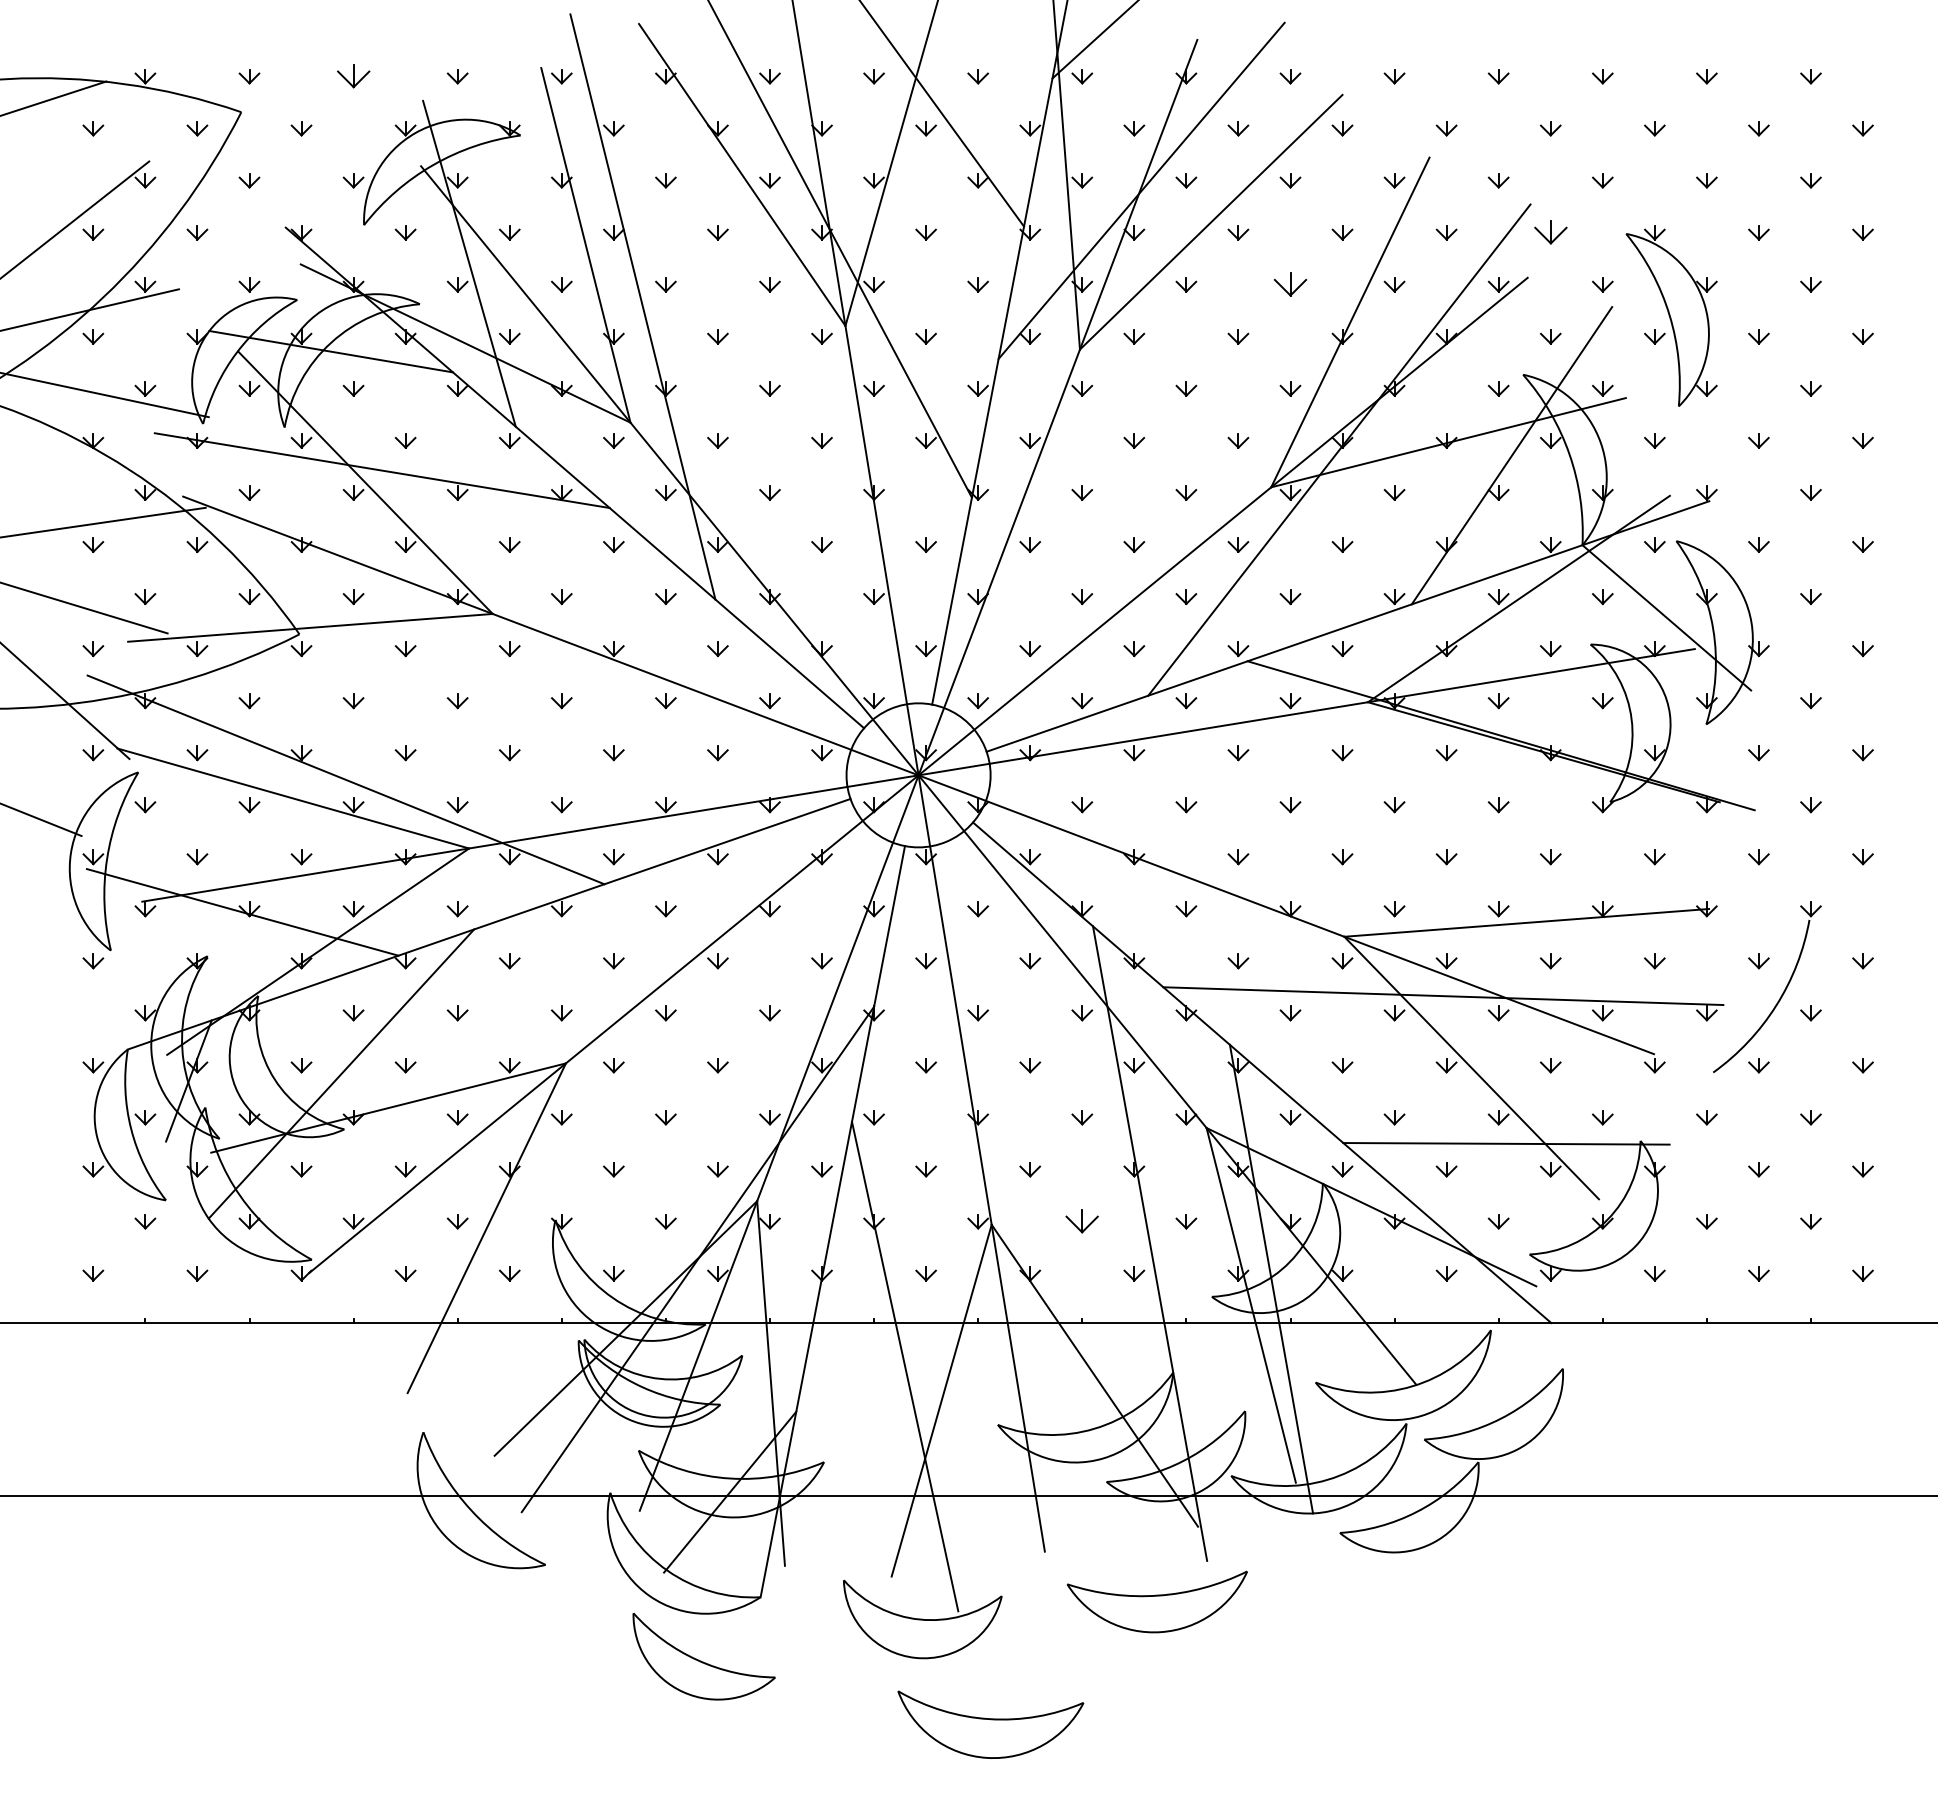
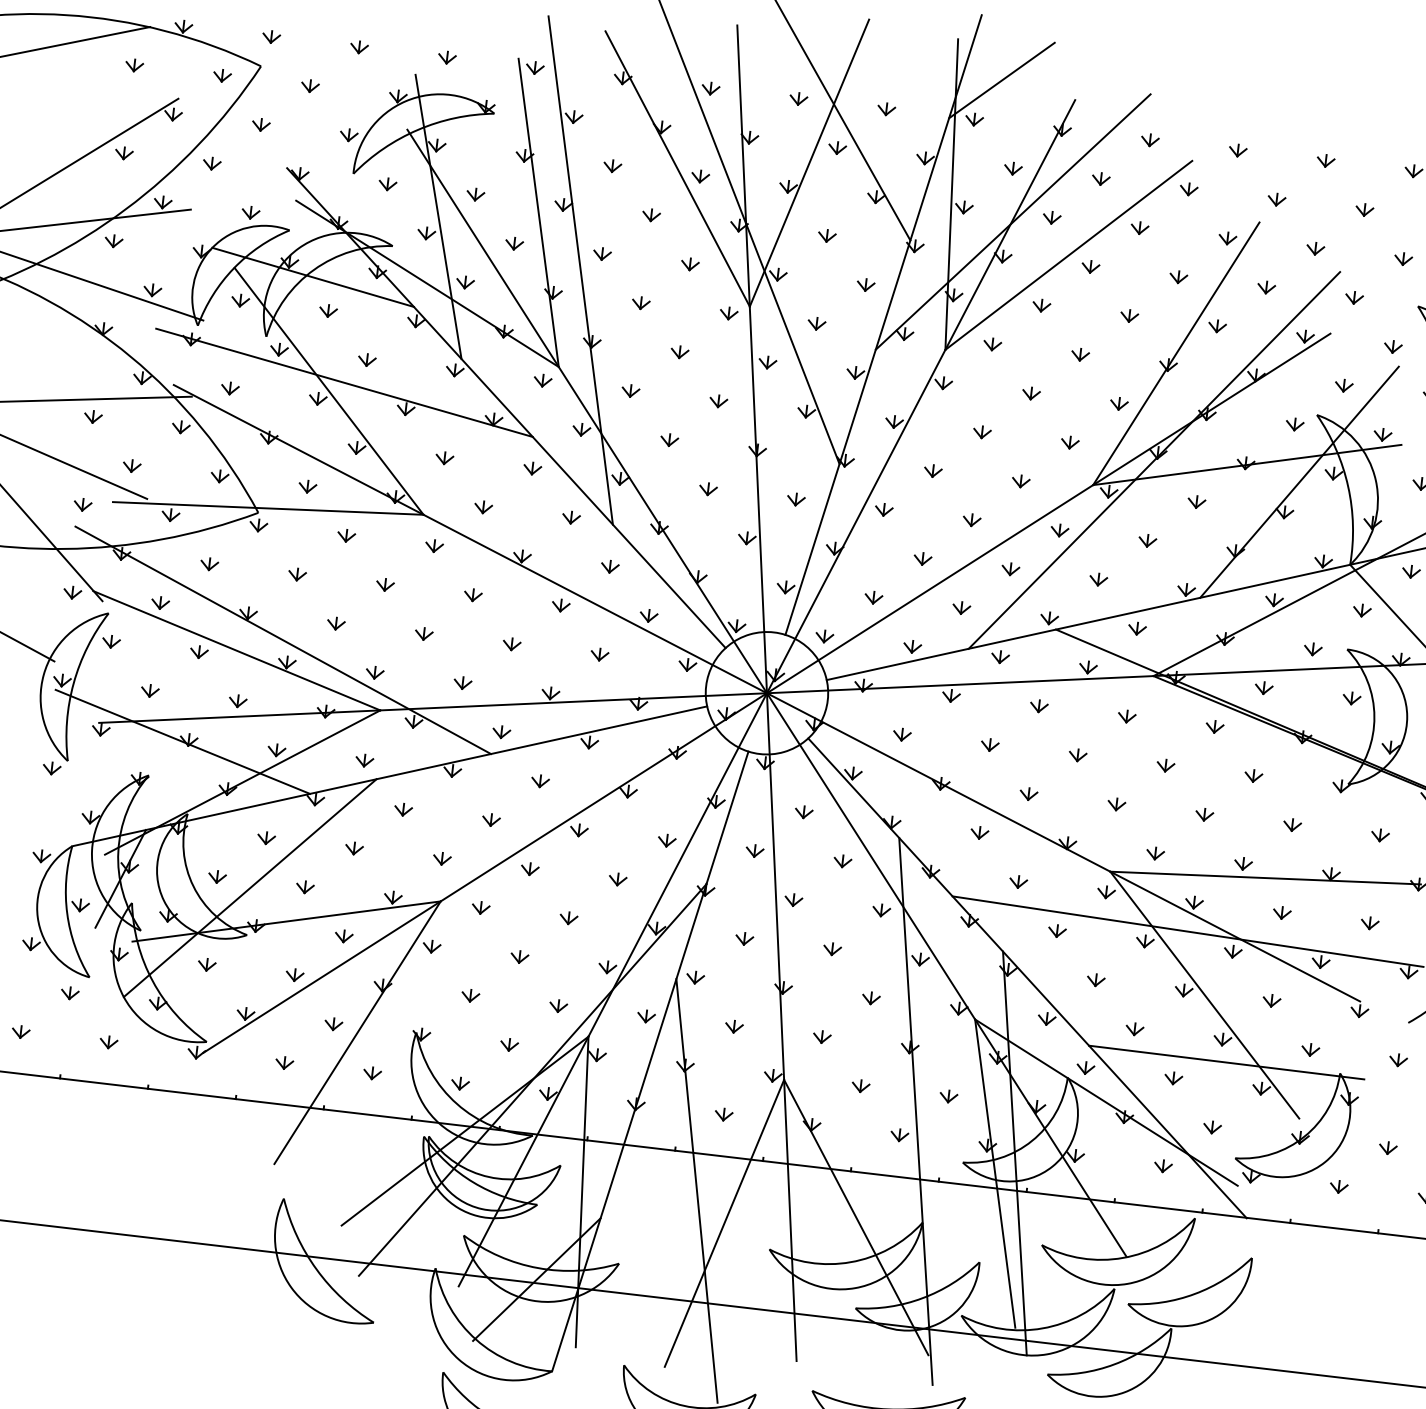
part: (353, 76) -> (359, 47), size x0.62
part: (1550, 232) -> (1354, 297), size x0.62
part: (1290, 284) -> (1129, 315), size x0.62
part: (1082, 1221) -> (861, 1086), size x0.62

